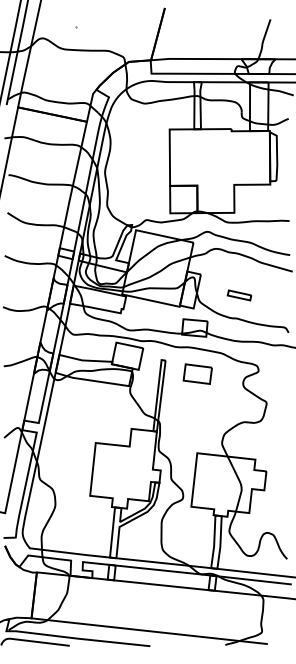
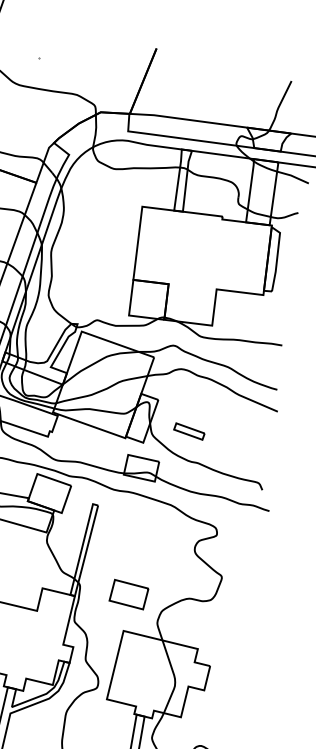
part: (239, 295) -> (189, 431), moved
part: (197, 373) -> (128, 593), moved

